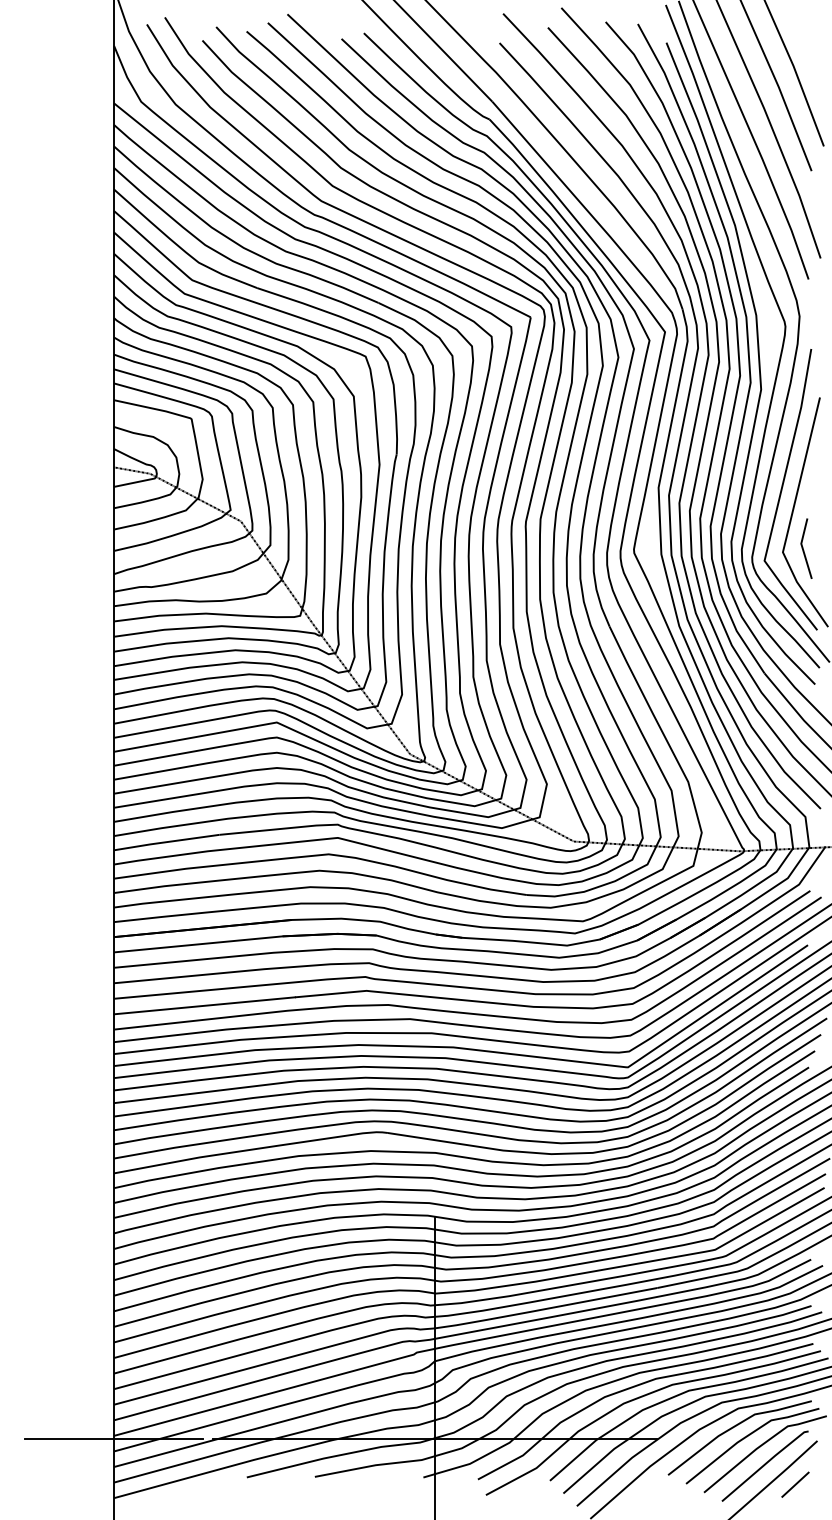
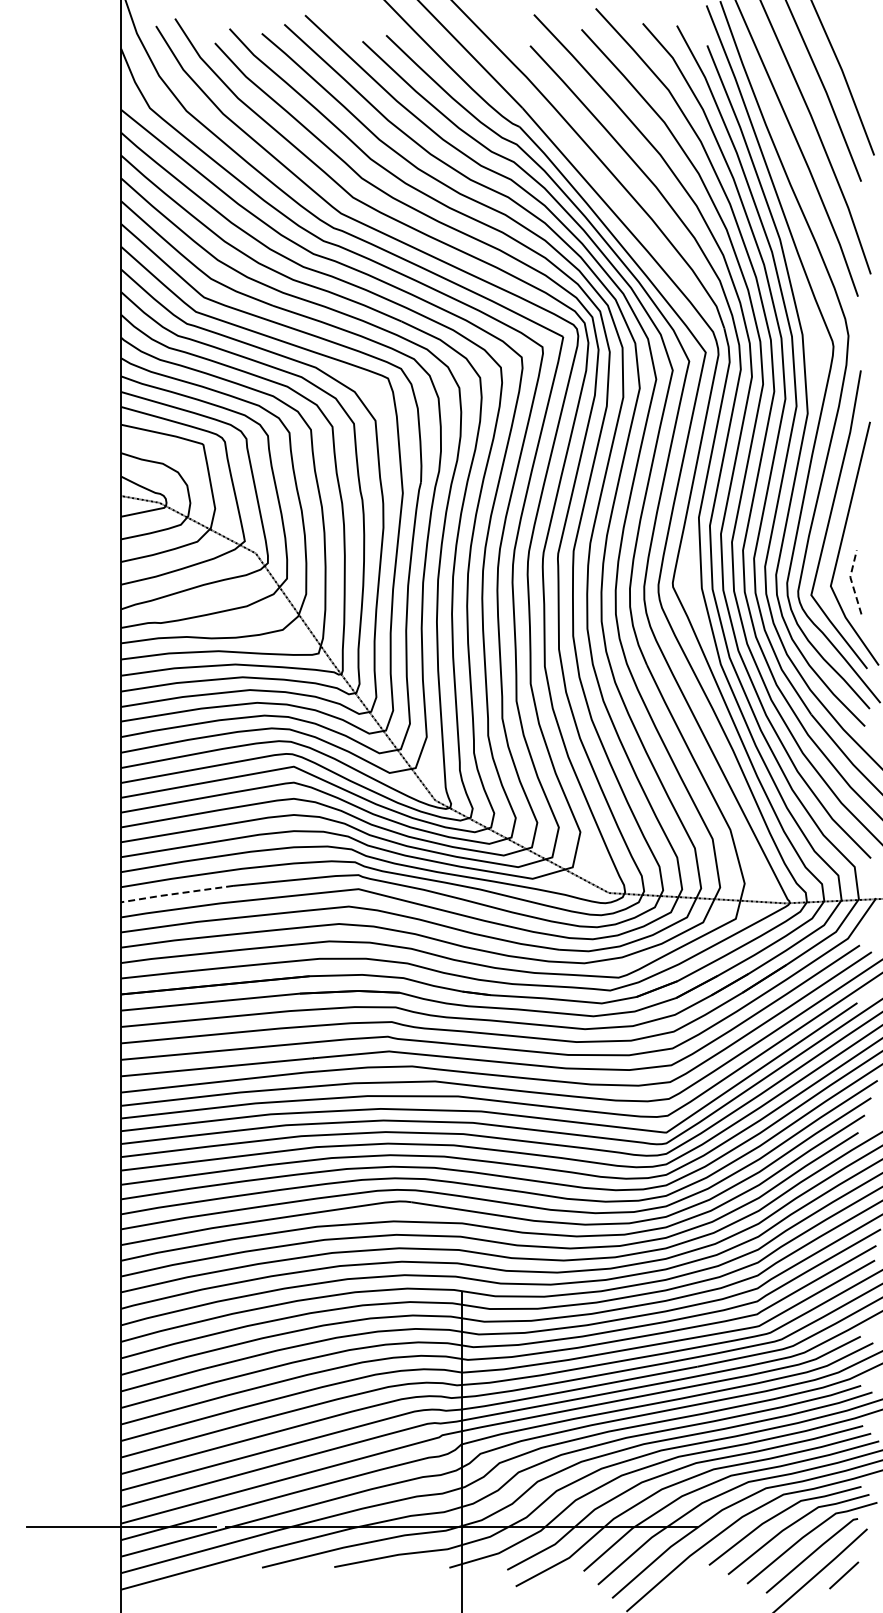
line: (802, 547) -> (851, 581), solid -> dashed
line: (166, 841) -> (176, 893), solid -> dashed

